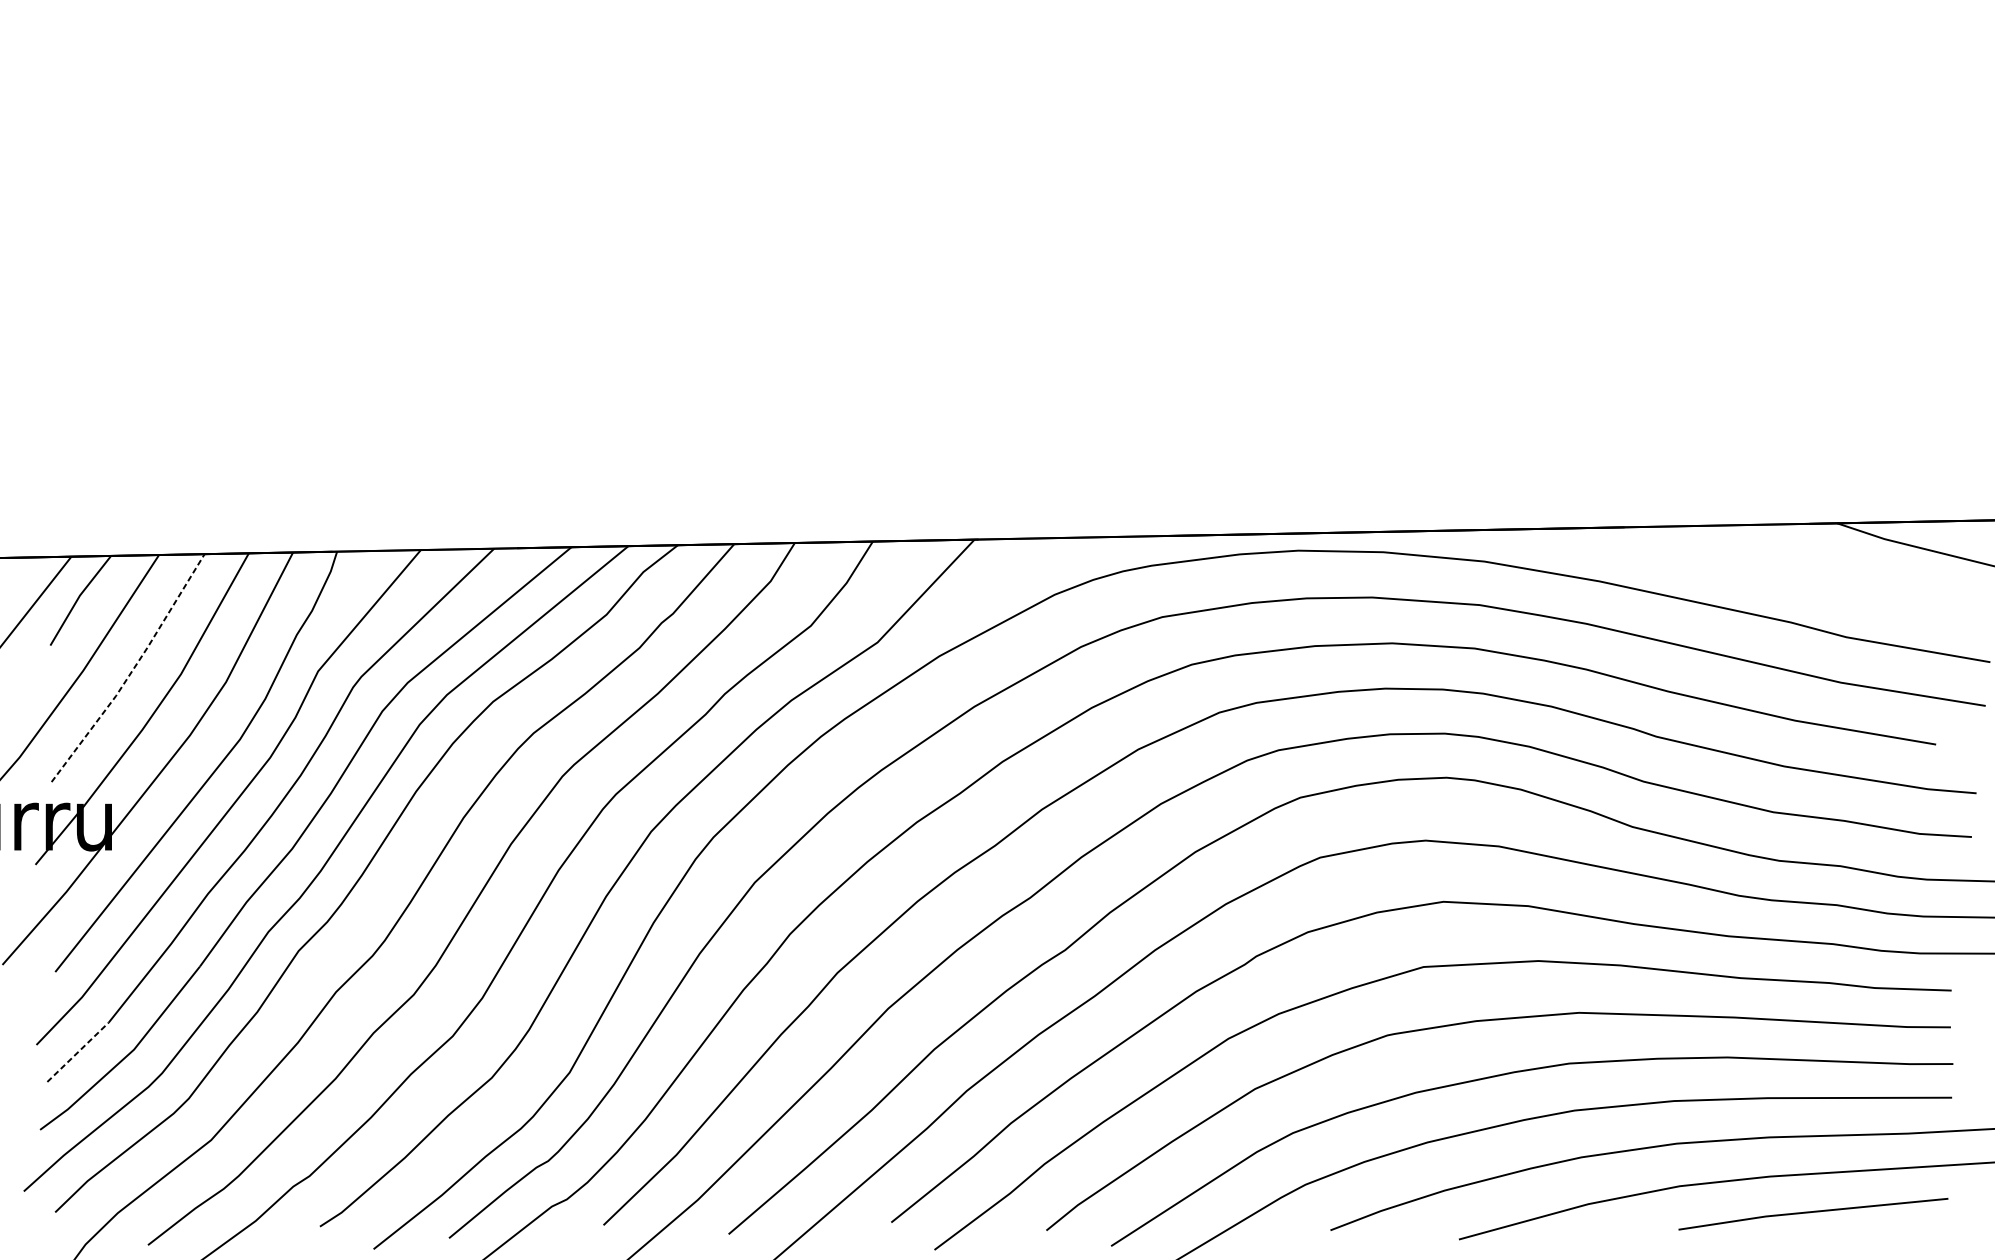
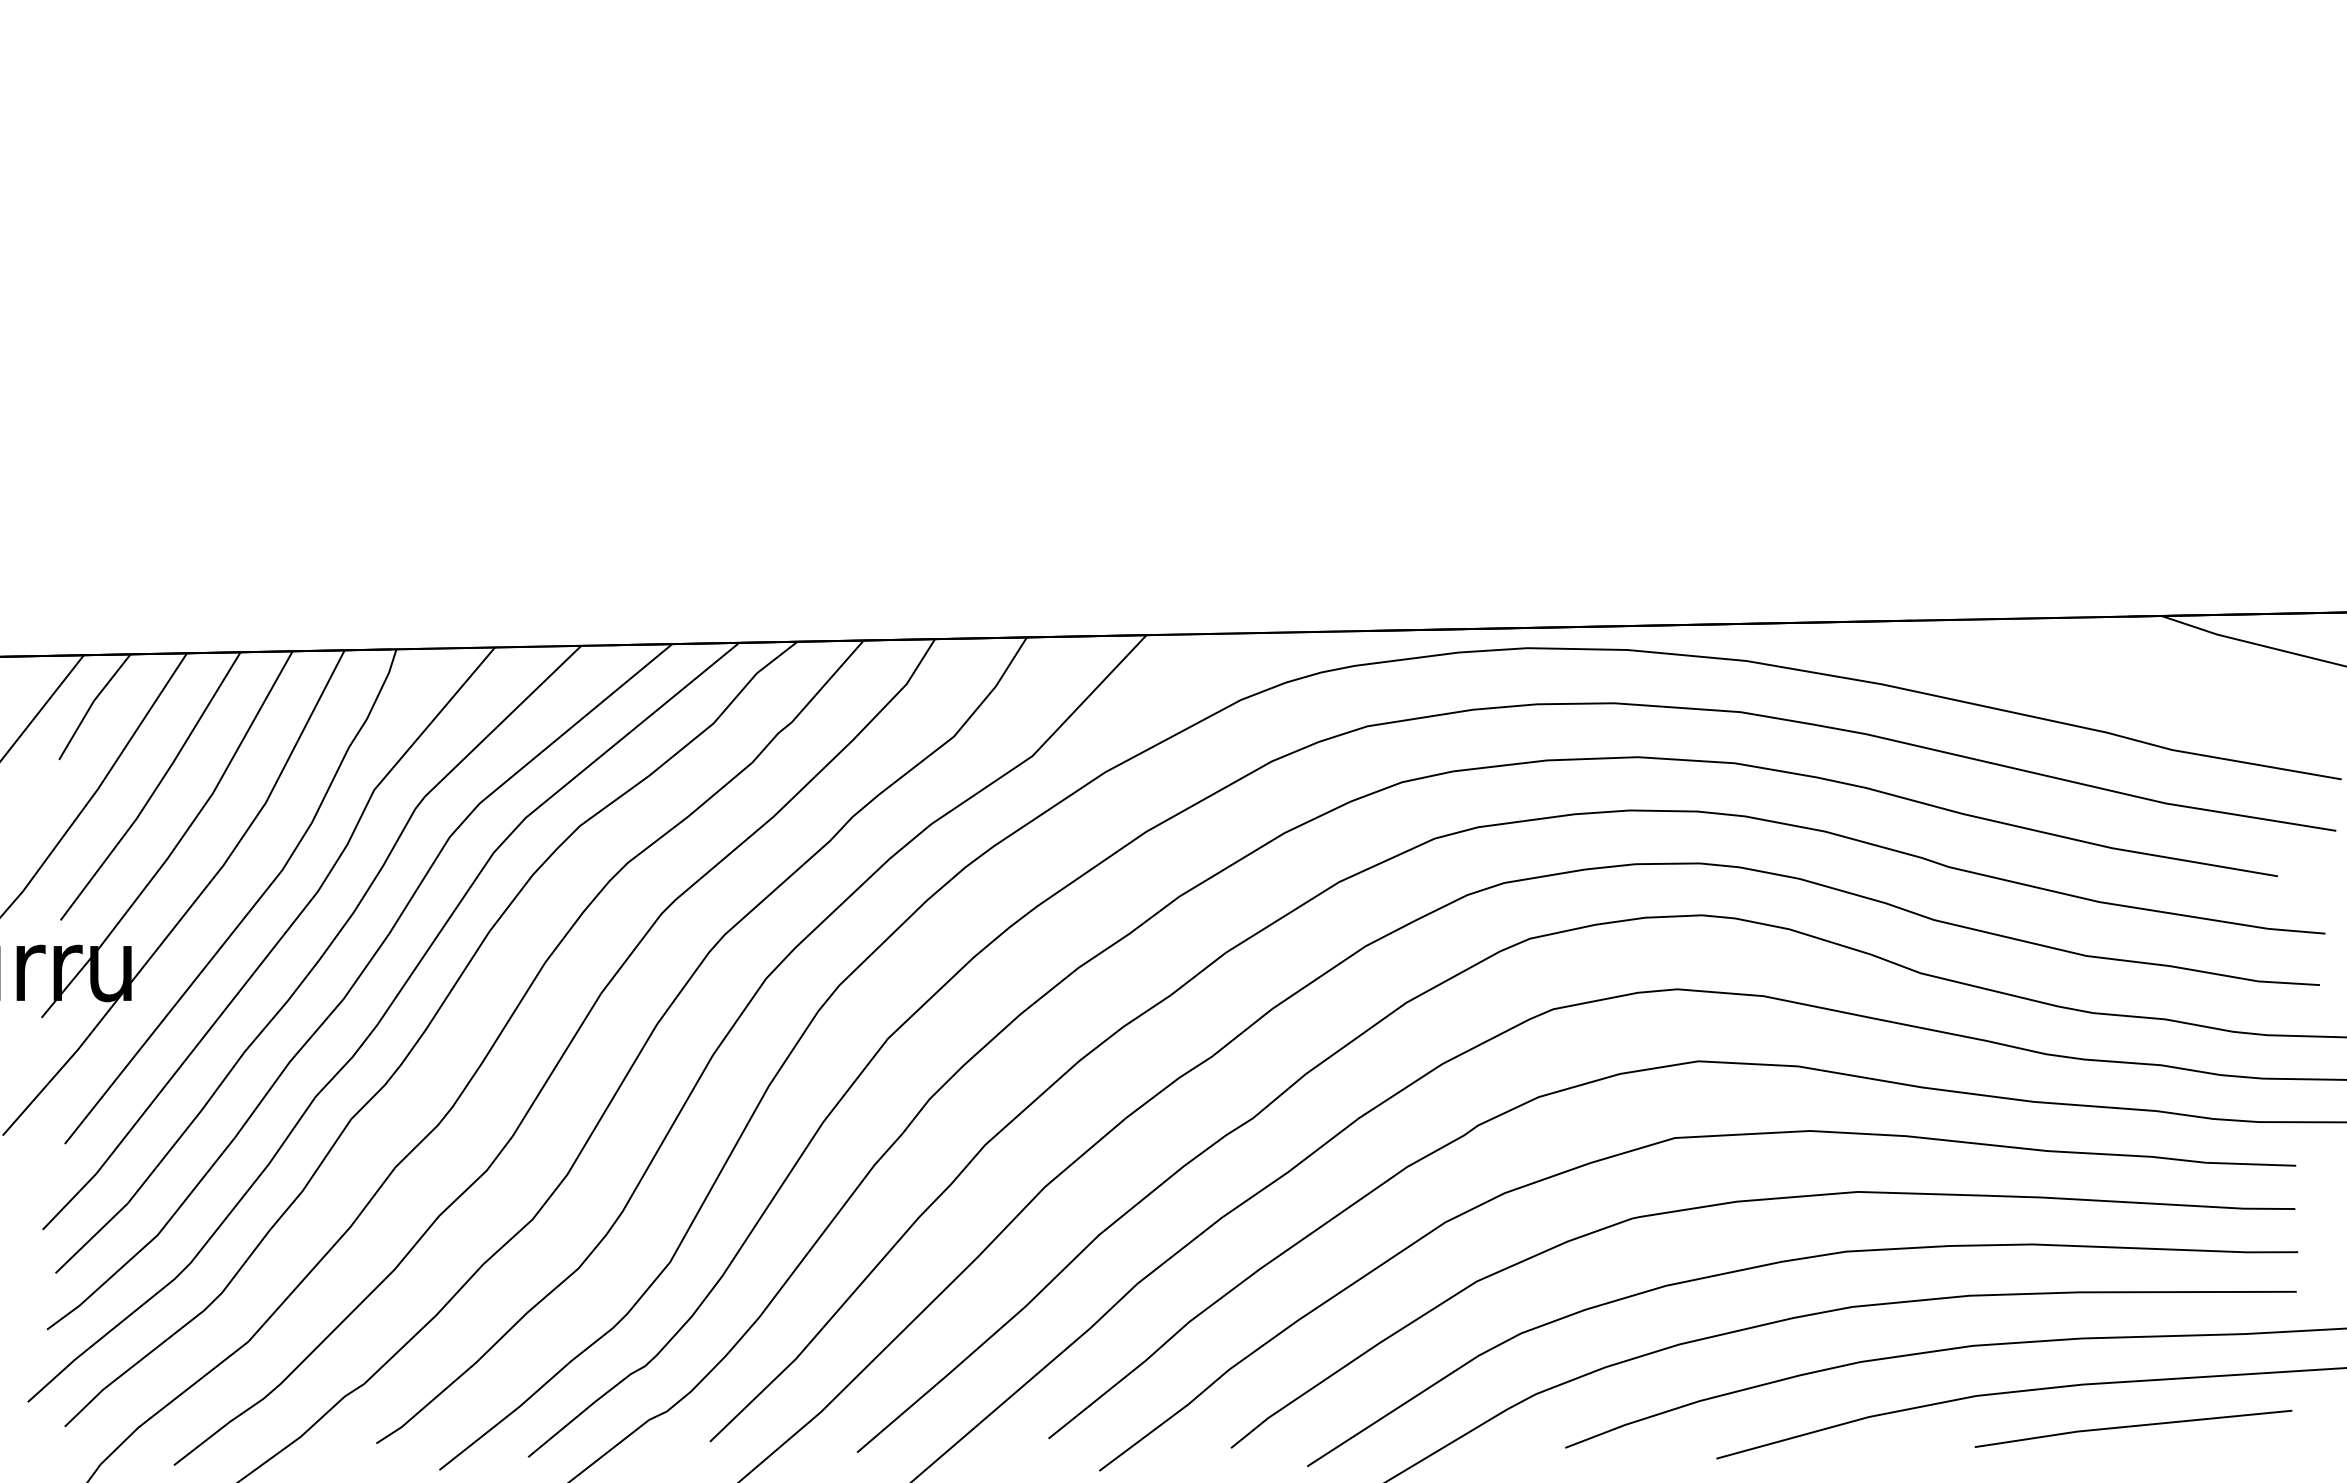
line: (132, 670) -> (155, 789), dashed -> solid
line: (78, 1052) -> (92, 1238), dashed -> solid

